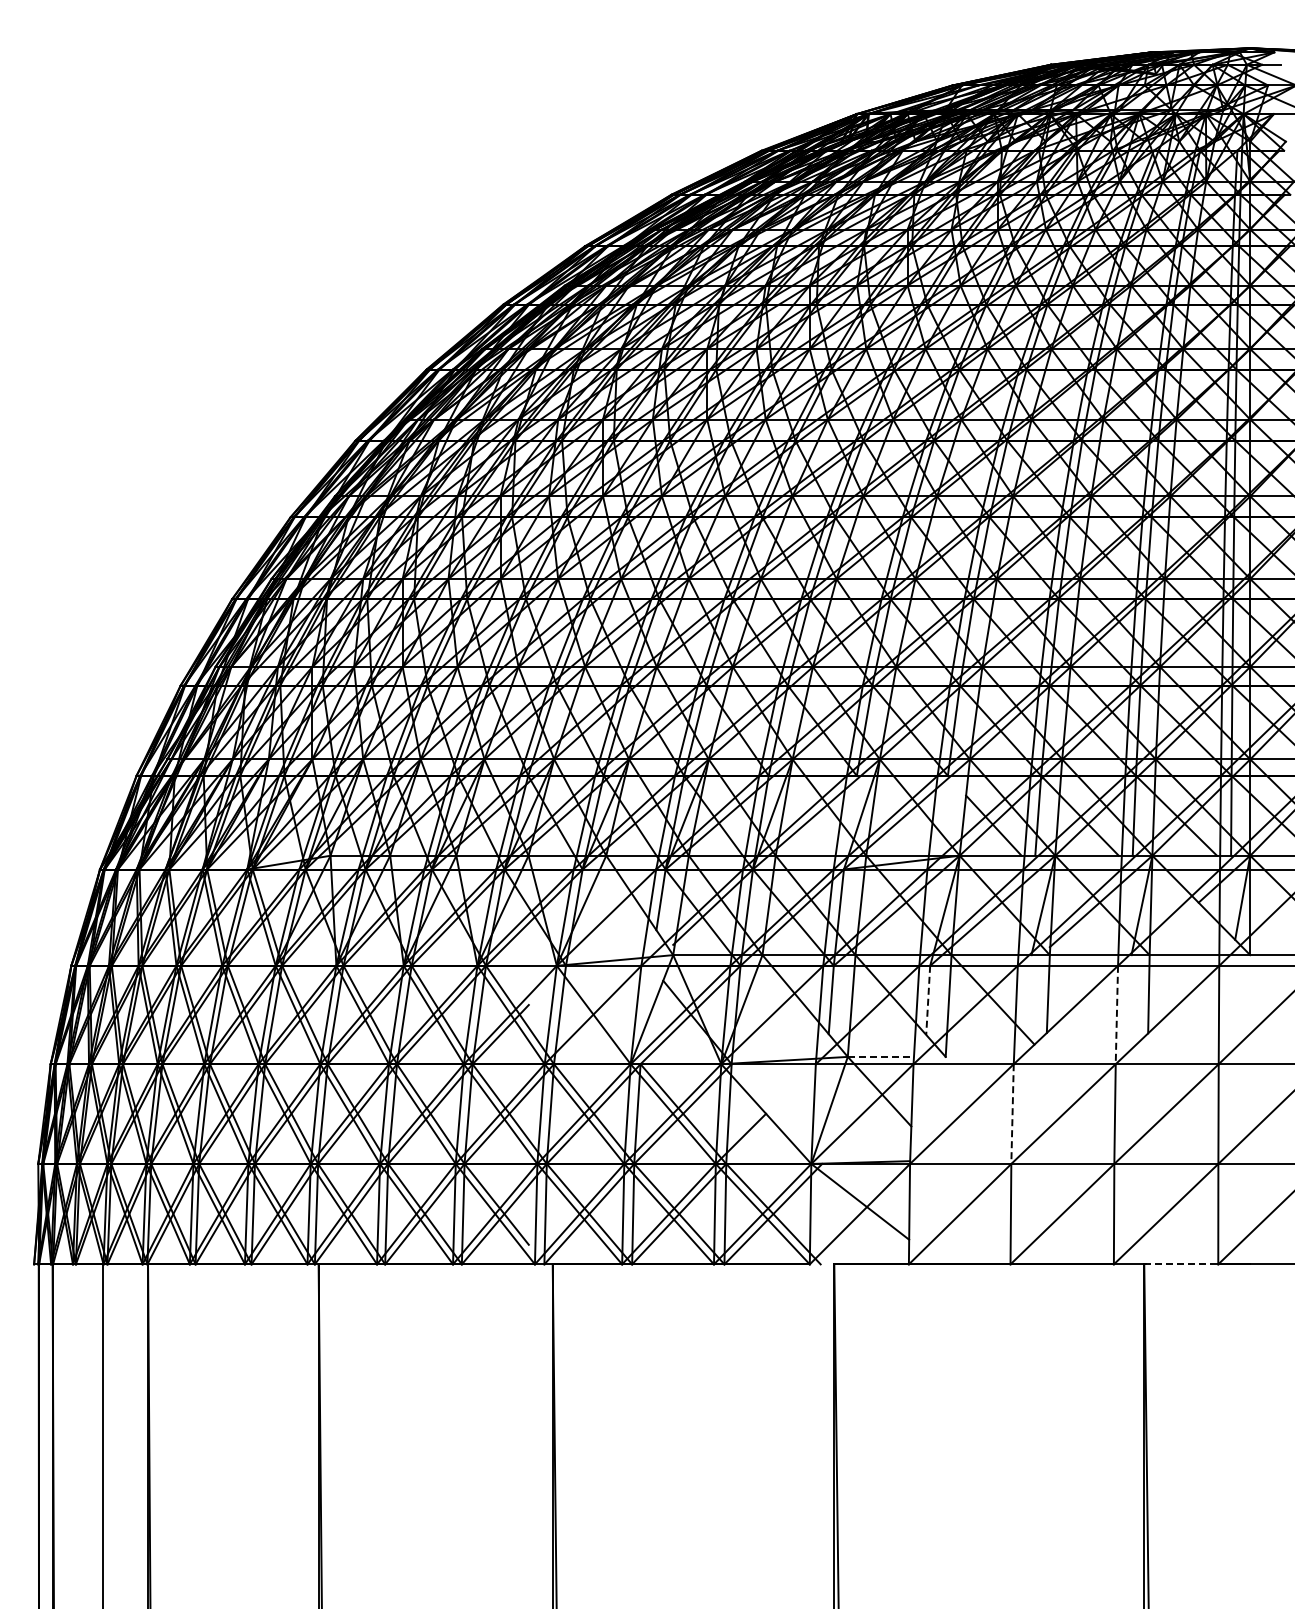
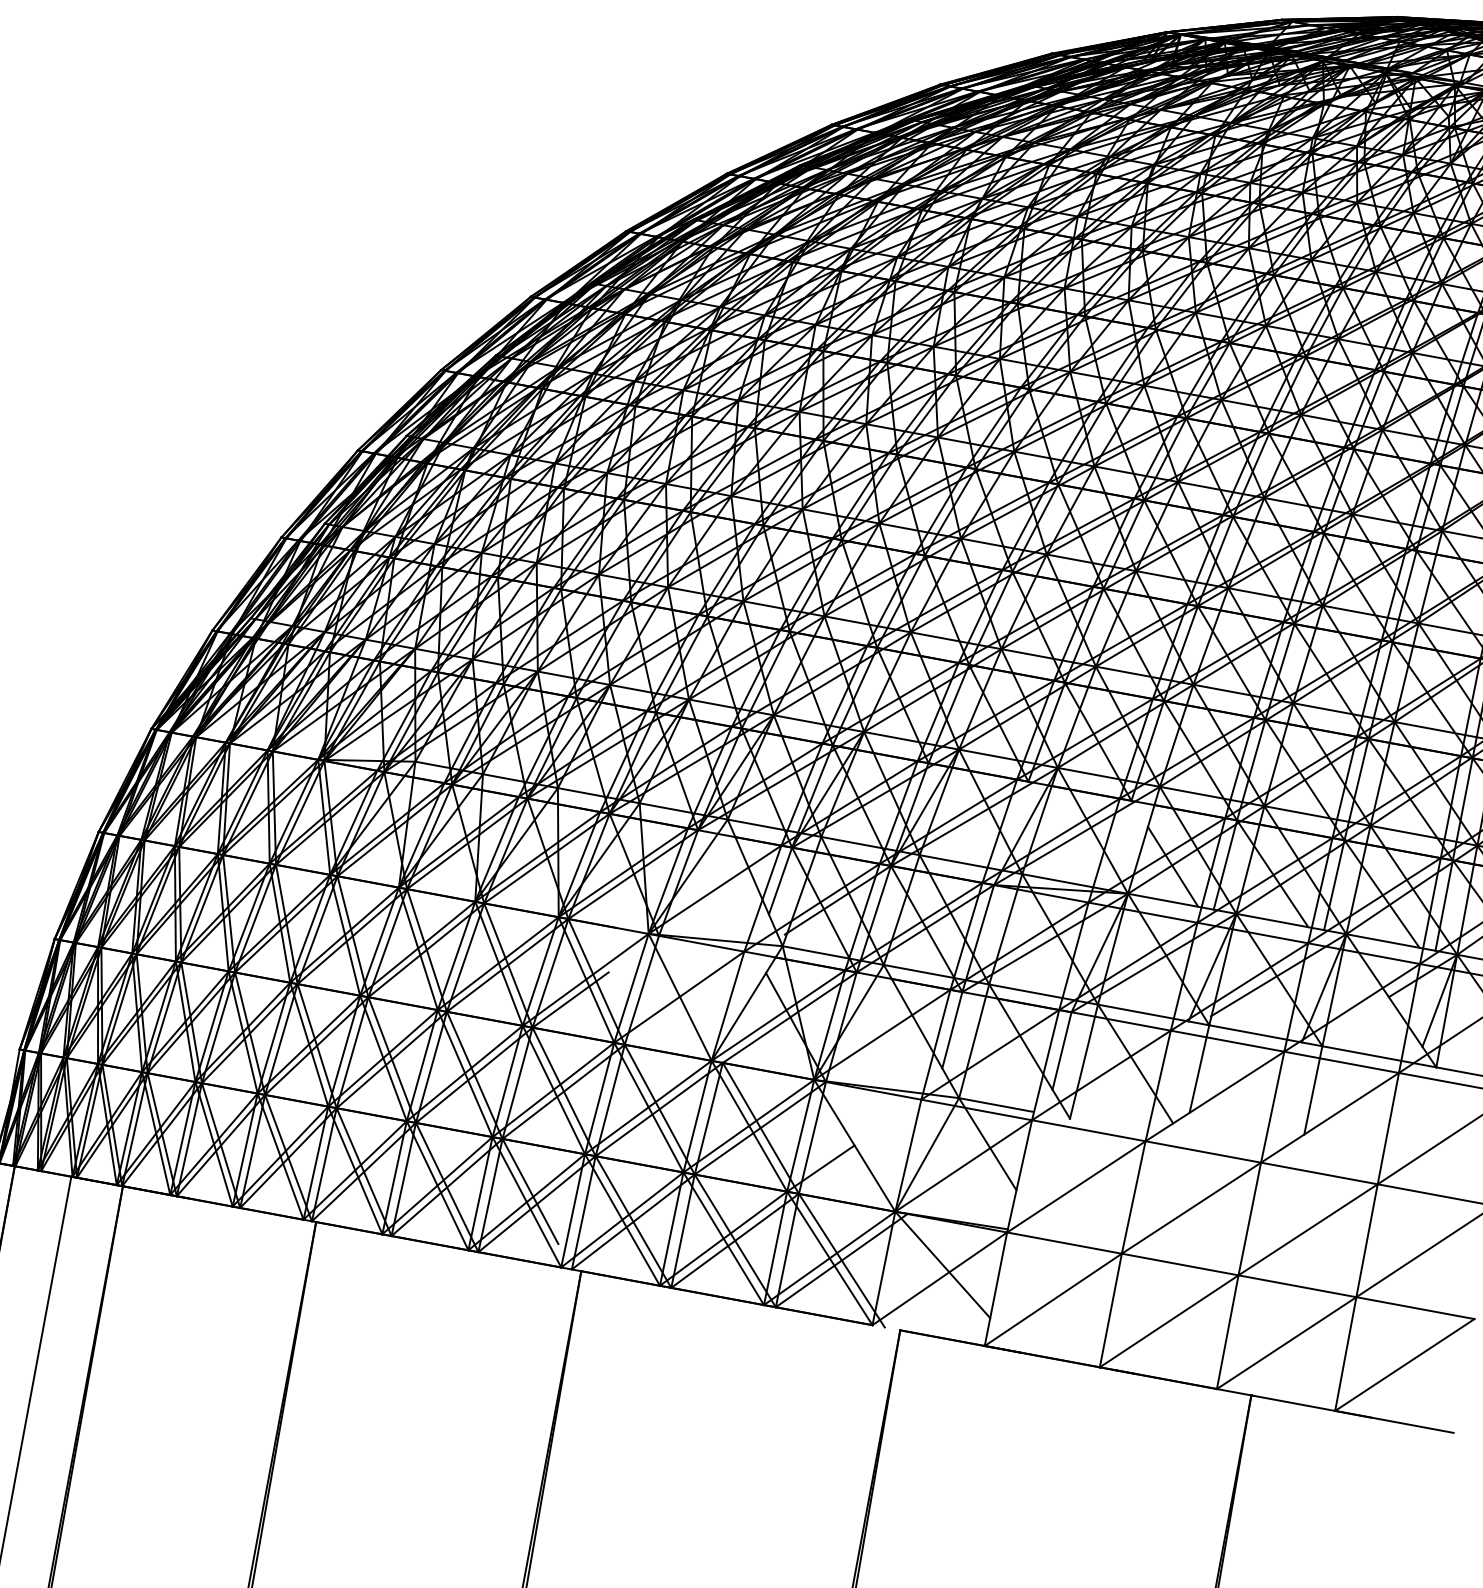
line: (928, 1000) -> (1062, 1051), dashed -> solid
line: (1116, 1015) -> (1272, 1107), dashed -> solid
line: (880, 1056) -> (996, 1104), dashed -> solid
line: (1012, 1114) -> (1133, 1197), dashed -> solid
line: (1181, 1264) -> (1293, 1403), dashed -> solid

